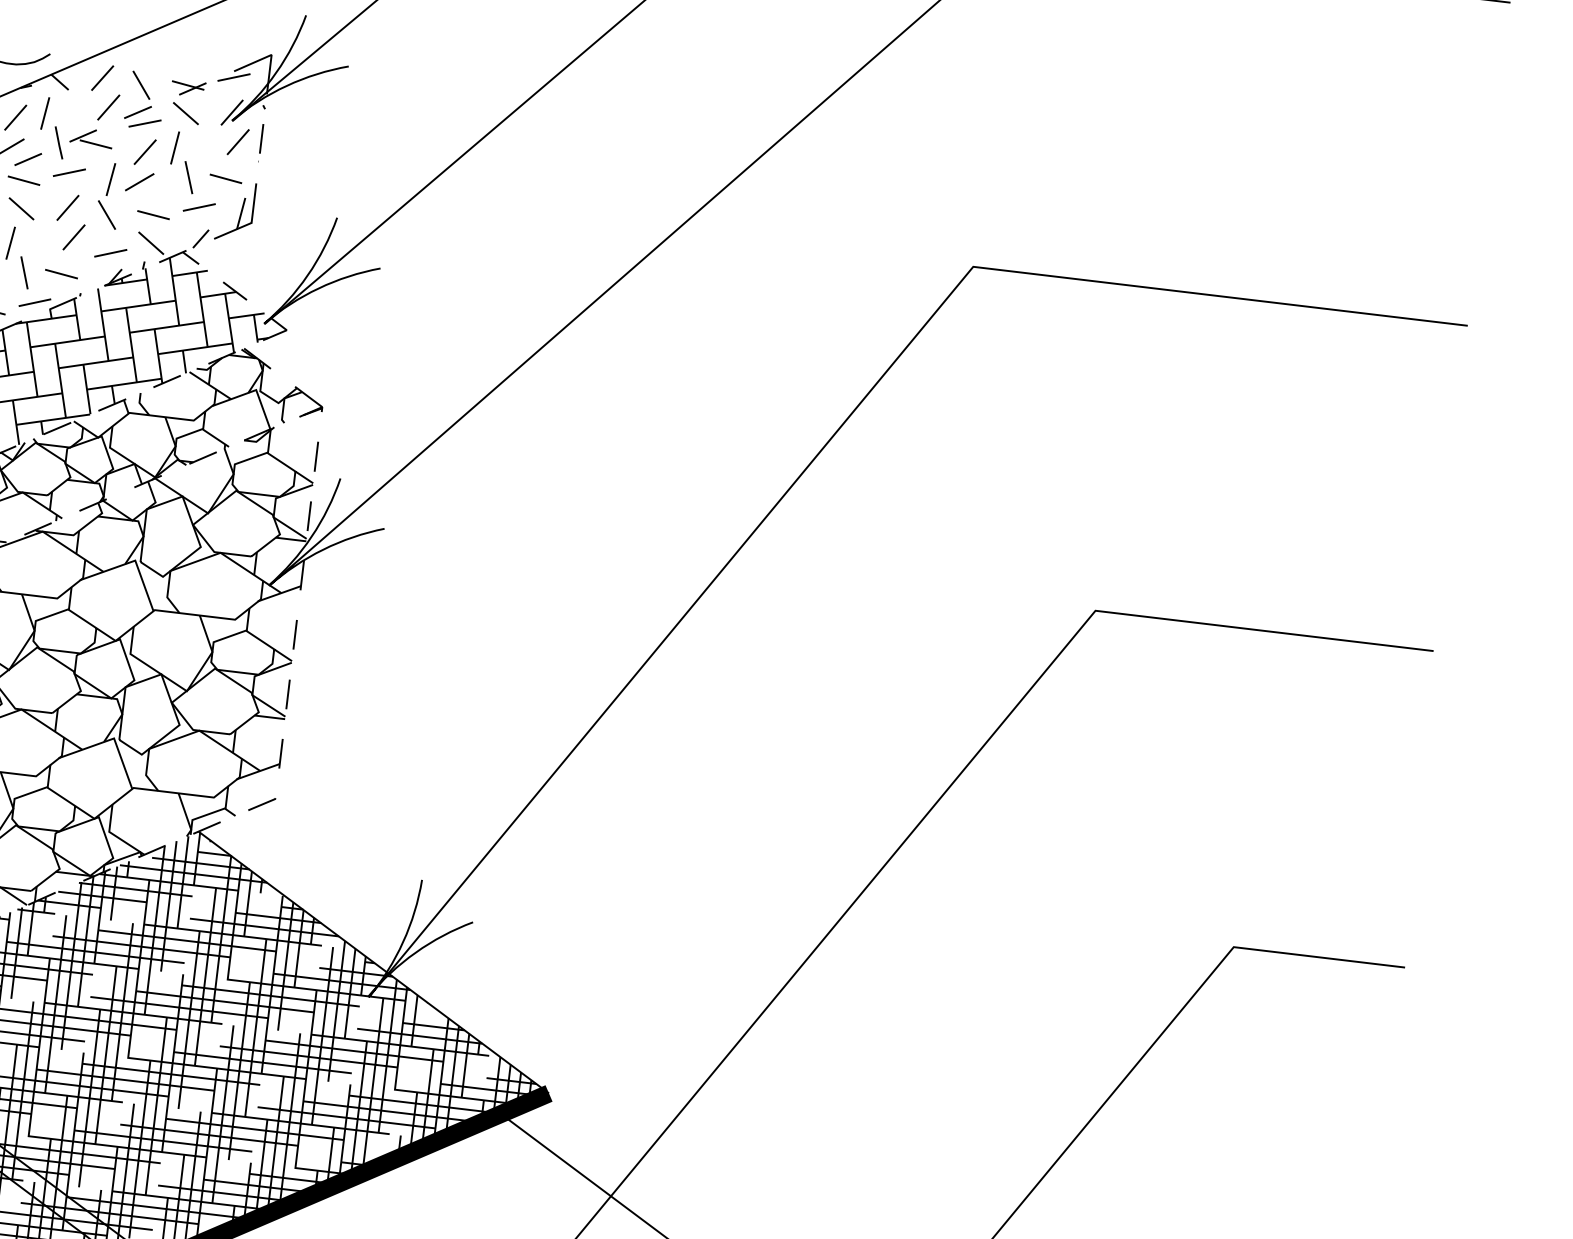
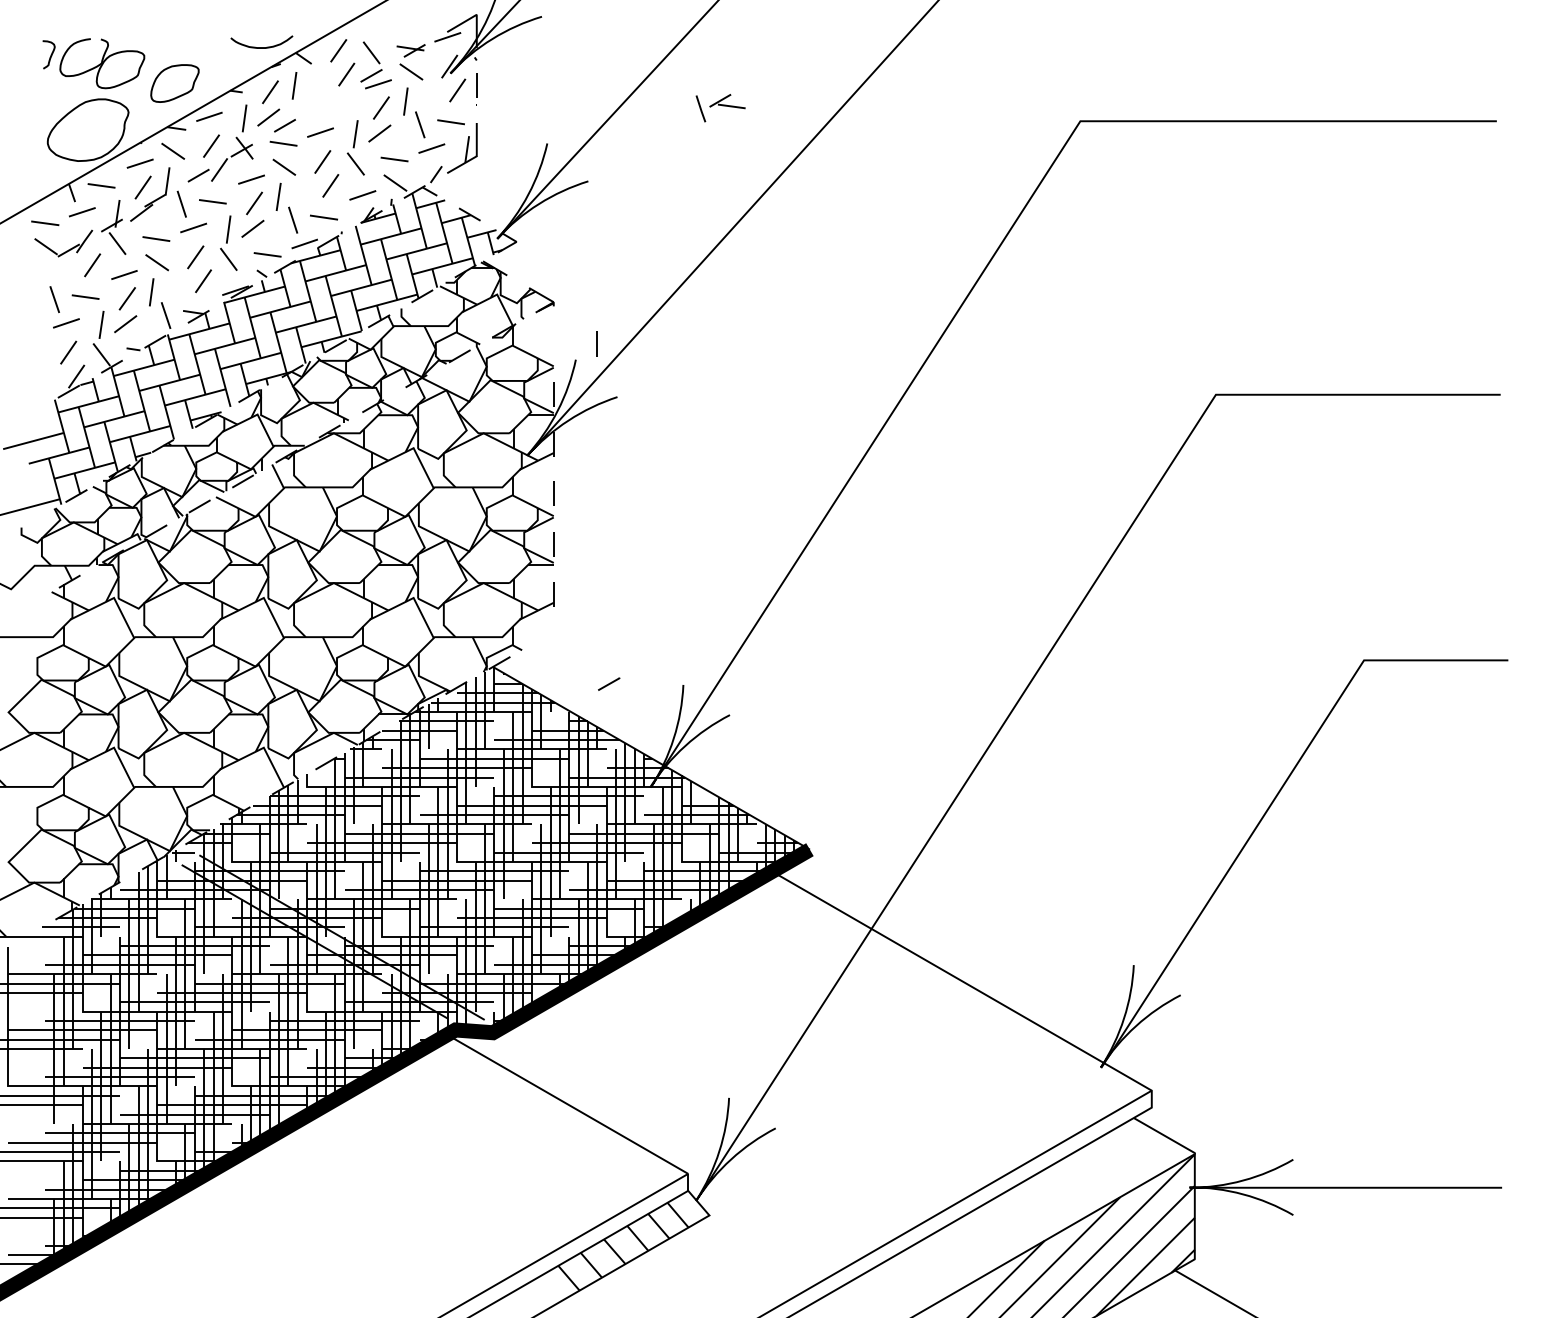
part: (82, 145) -> (720, 108), moved
line: (316, 456) -> (596, 343), moved
line: (262, 803) -> (609, 683), moved

